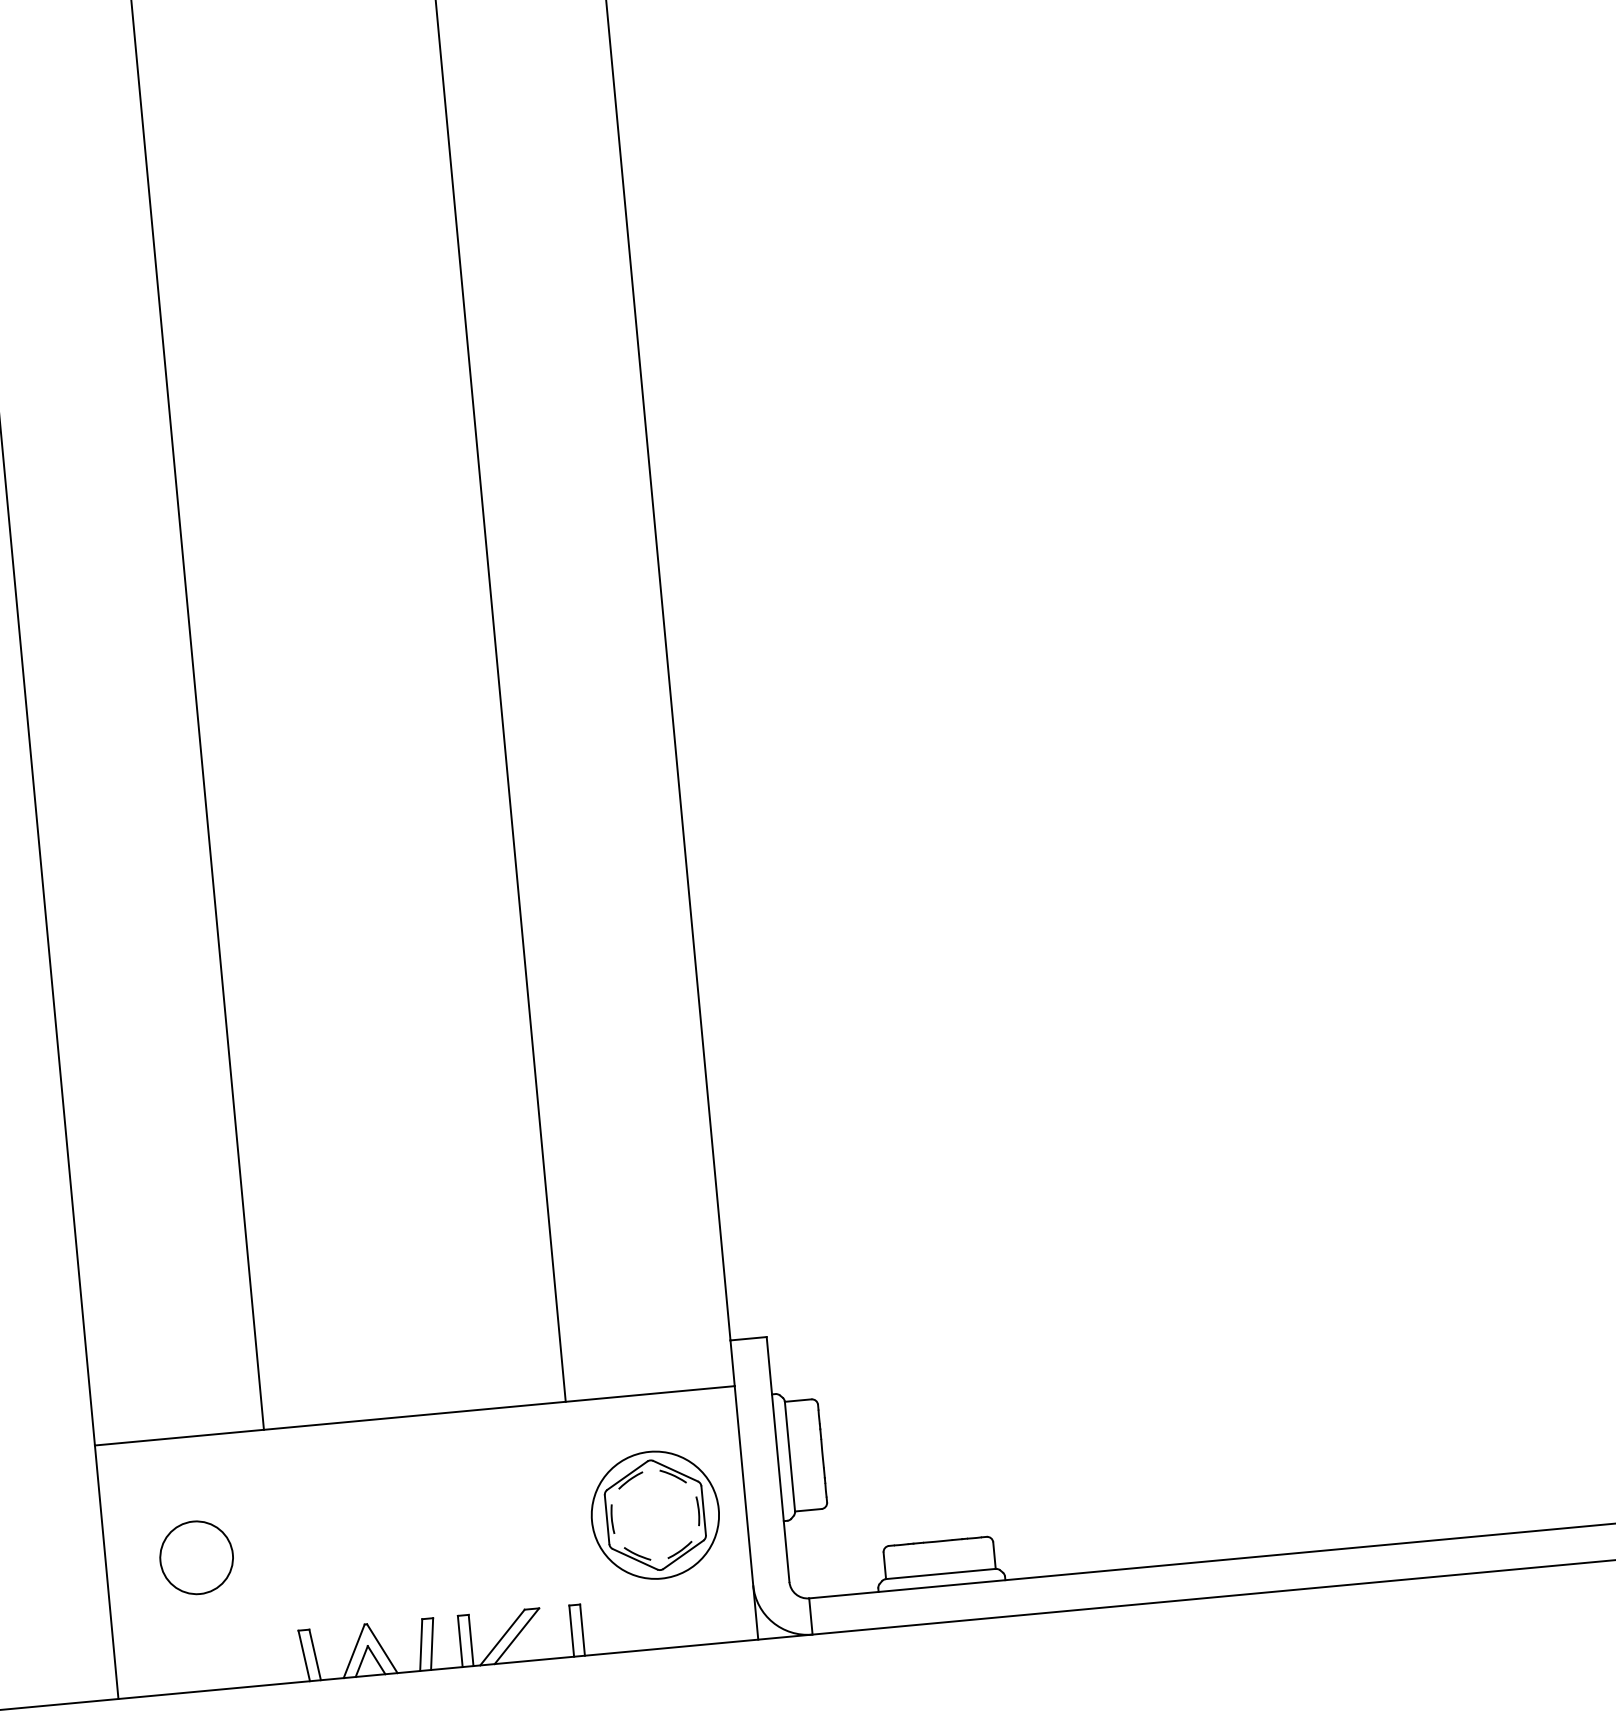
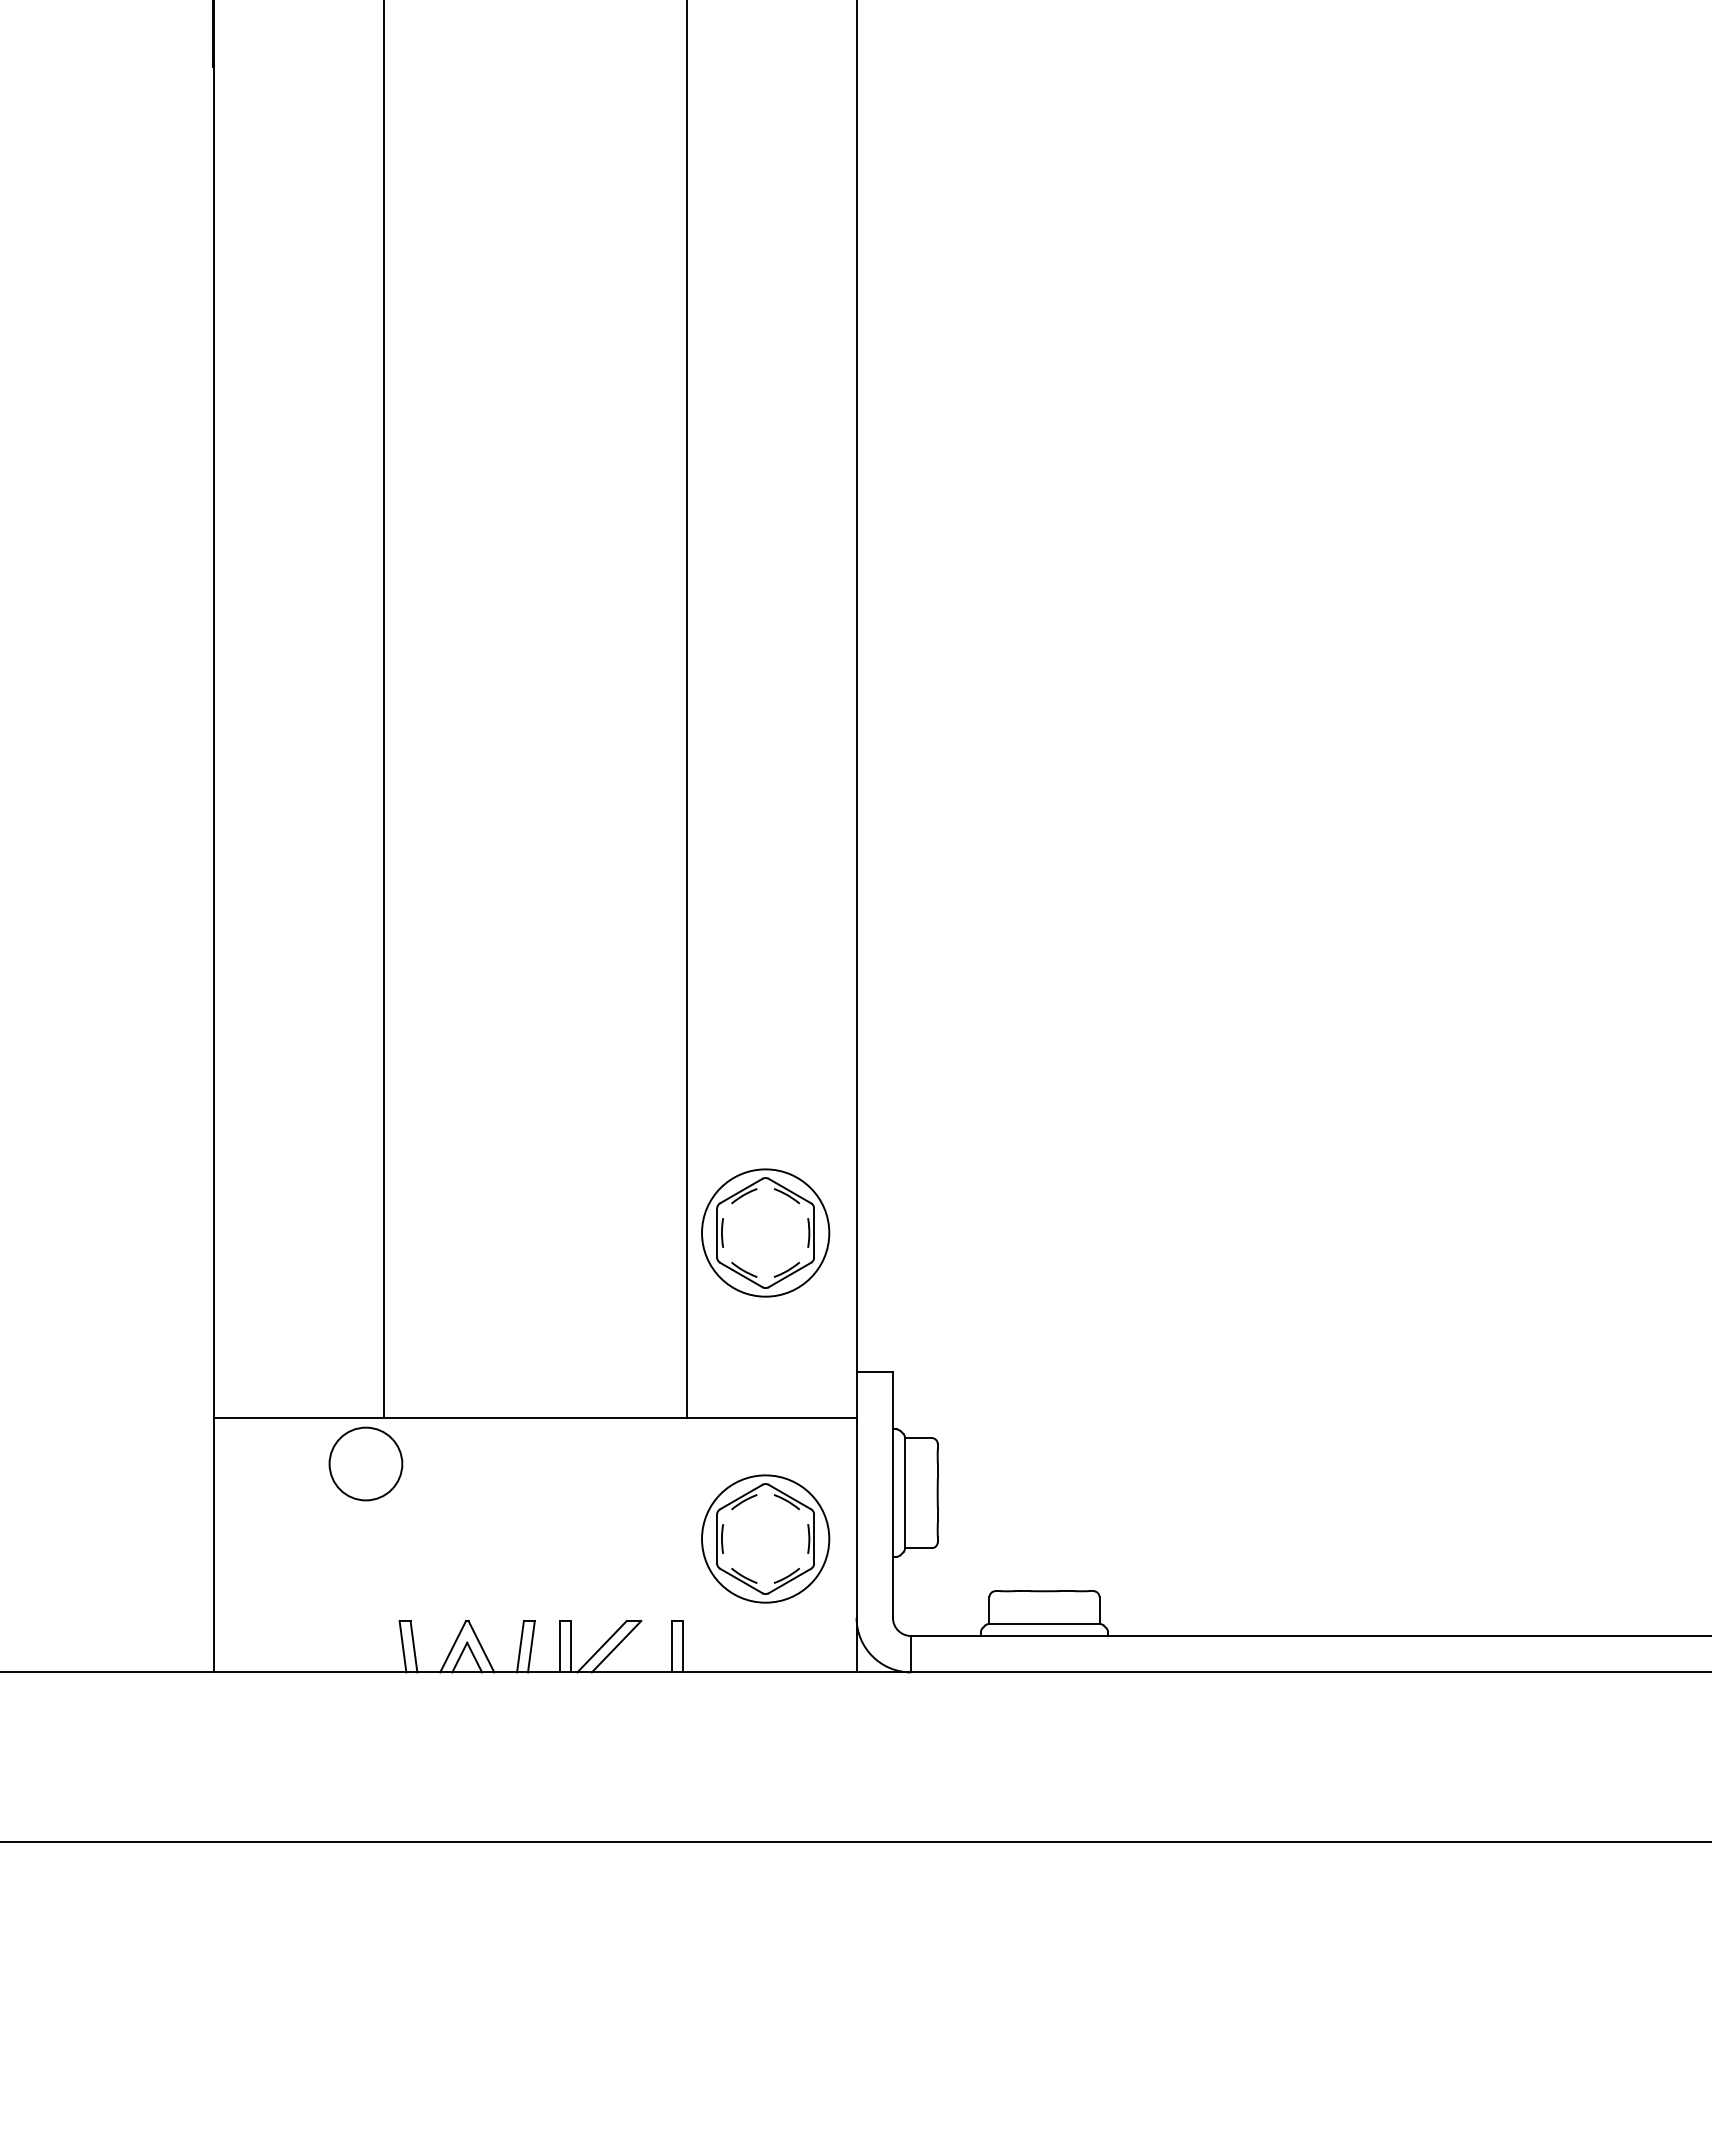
part: (626, 1210) -> (765, 1232), added
circle: (196, 1557) -> (365, 1463), moved

